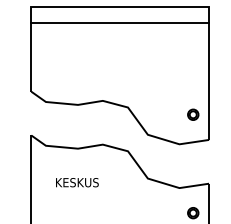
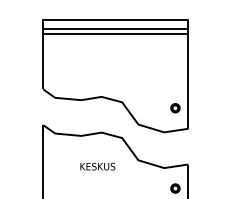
line: (119, 18) -> (115, 29), added
text: (76, 182) -> (97, 166), moved

